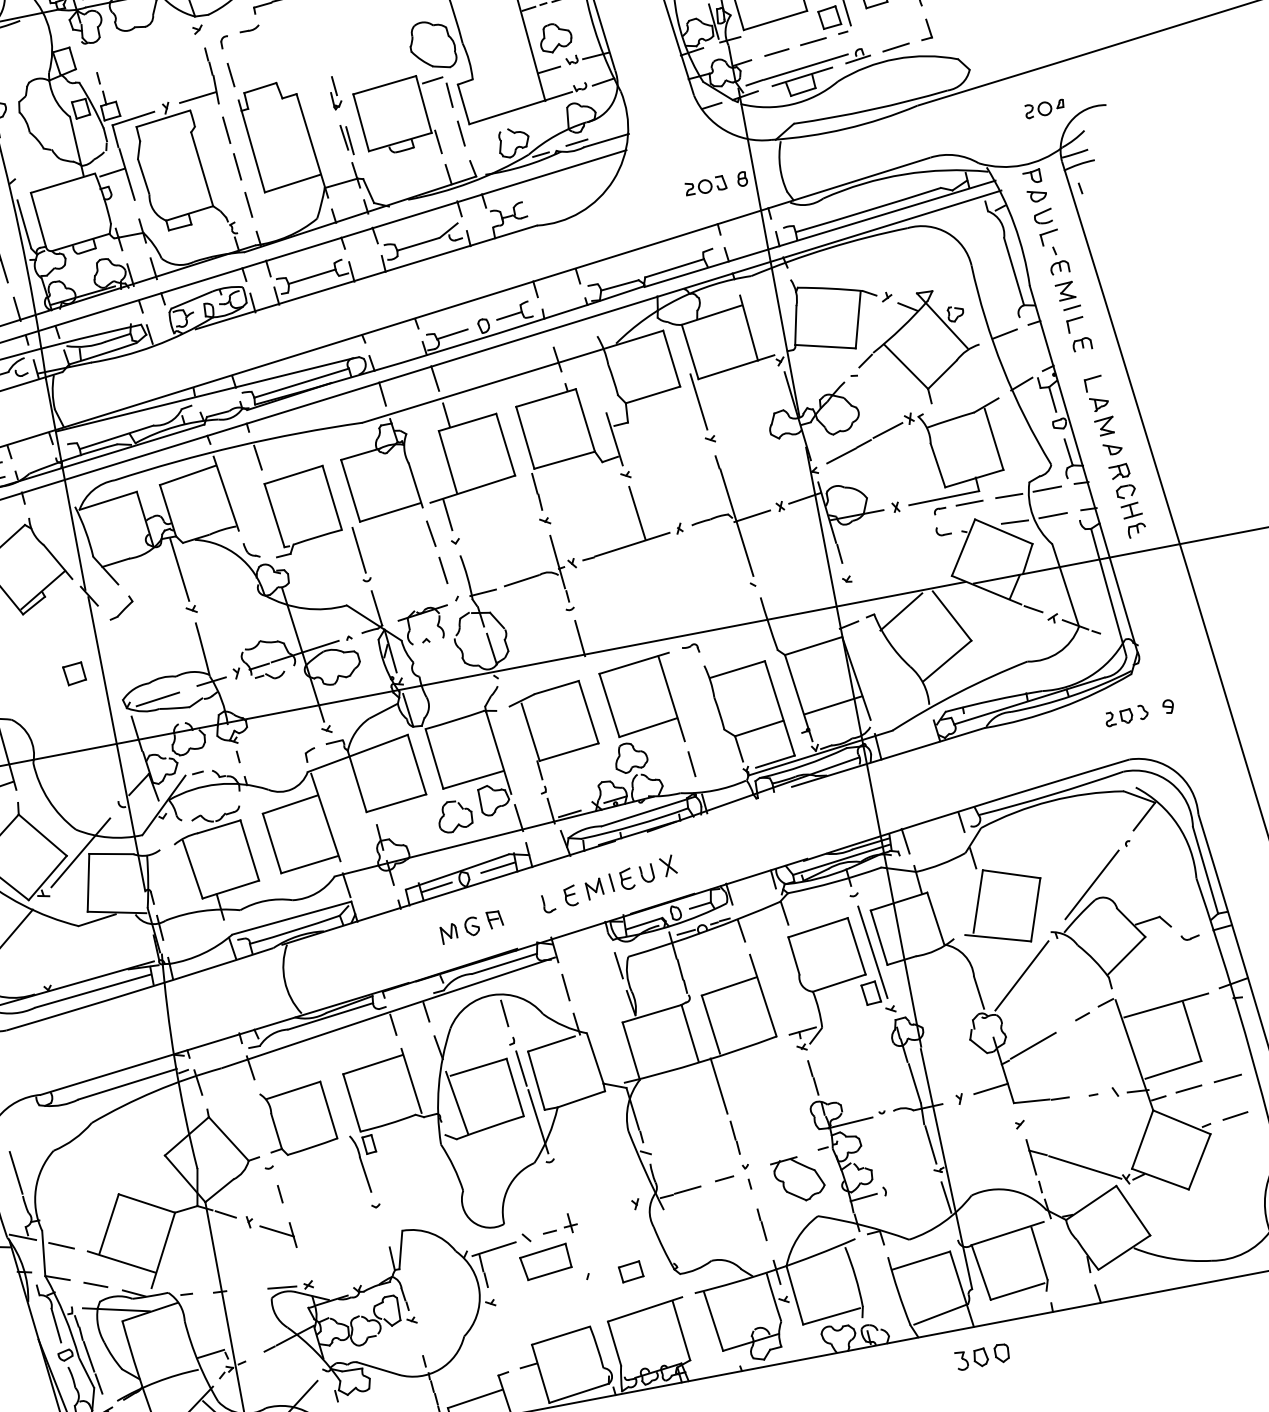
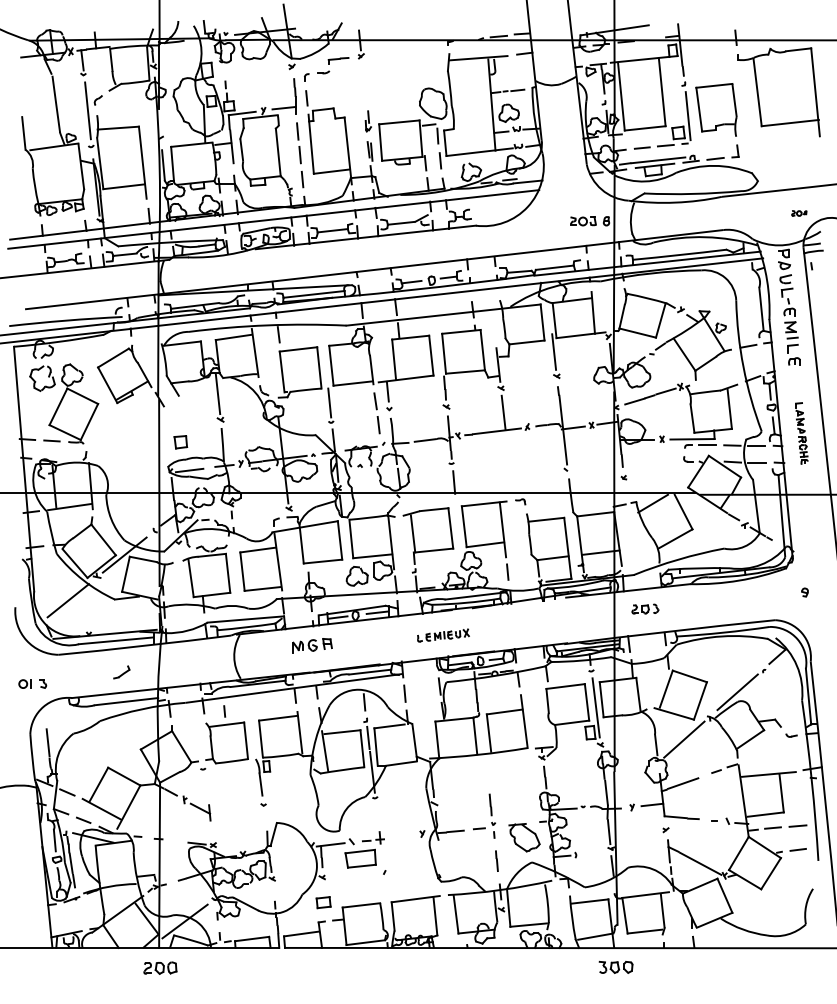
part: (1045, 108) -> (799, 213), size x0.6
part: (1114, 456) -> (801, 433), size x0.6
part: (120, 608) -> (121, 672), moved
part: (74, 674) -> (180, 442), moved
part: (1126, 714) -> (645, 608), moved
part: (609, 883) -> (443, 635), size x0.6
part: (471, 926) -> (312, 645), moved
line: (718, 1086) -> (486, 771), removed
line: (279, 1194) -> (224, 711), moved
part: (630, 1271) -> (323, 902), moved

